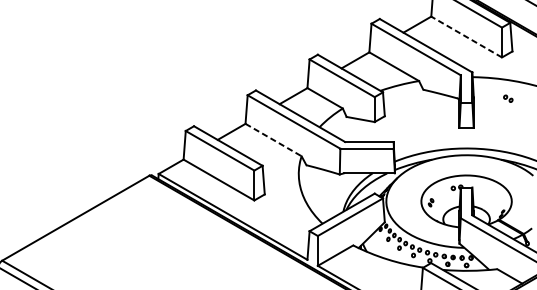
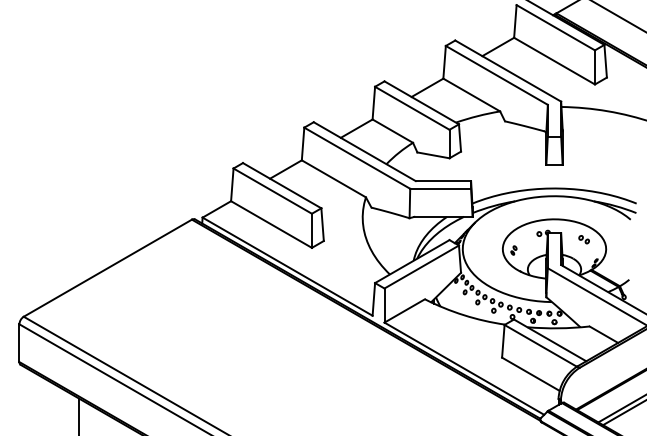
line: (466, 37) -> (554, 61), dashed -> solid
part: (507, 98) -> (583, 239), moved
line: (273, 139) -> (333, 178), dashed -> solid

